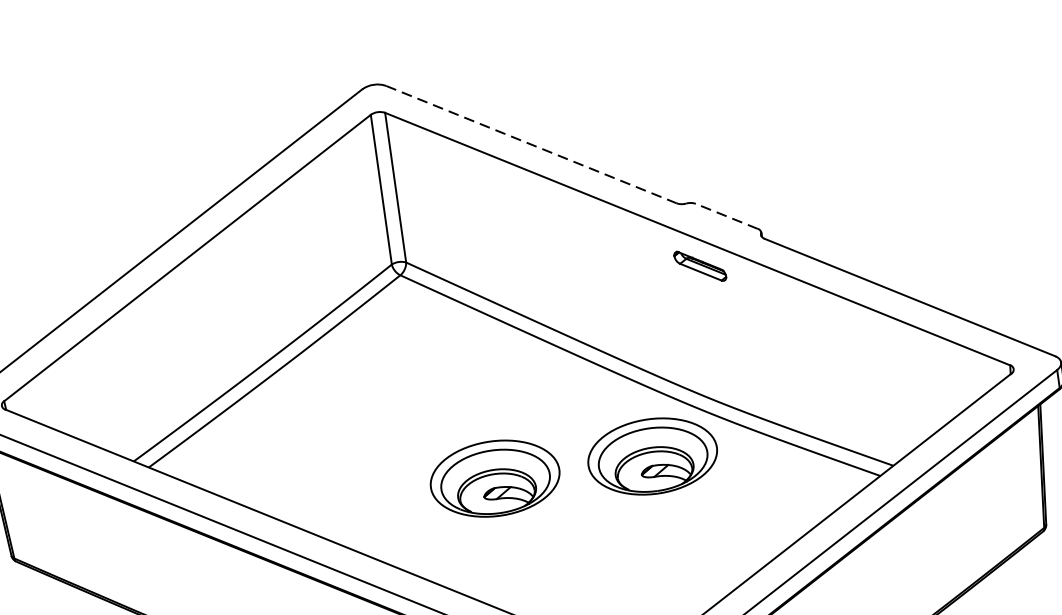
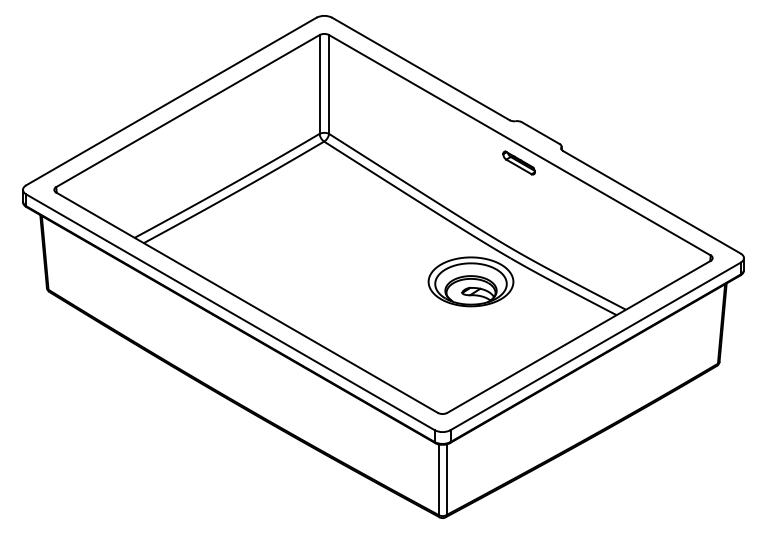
line: (532, 145) -> (421, 69), dashed -> solid
line: (726, 216) -> (540, 133), dashed -> solid
part: (494, 478) -> (366, 281), removed

